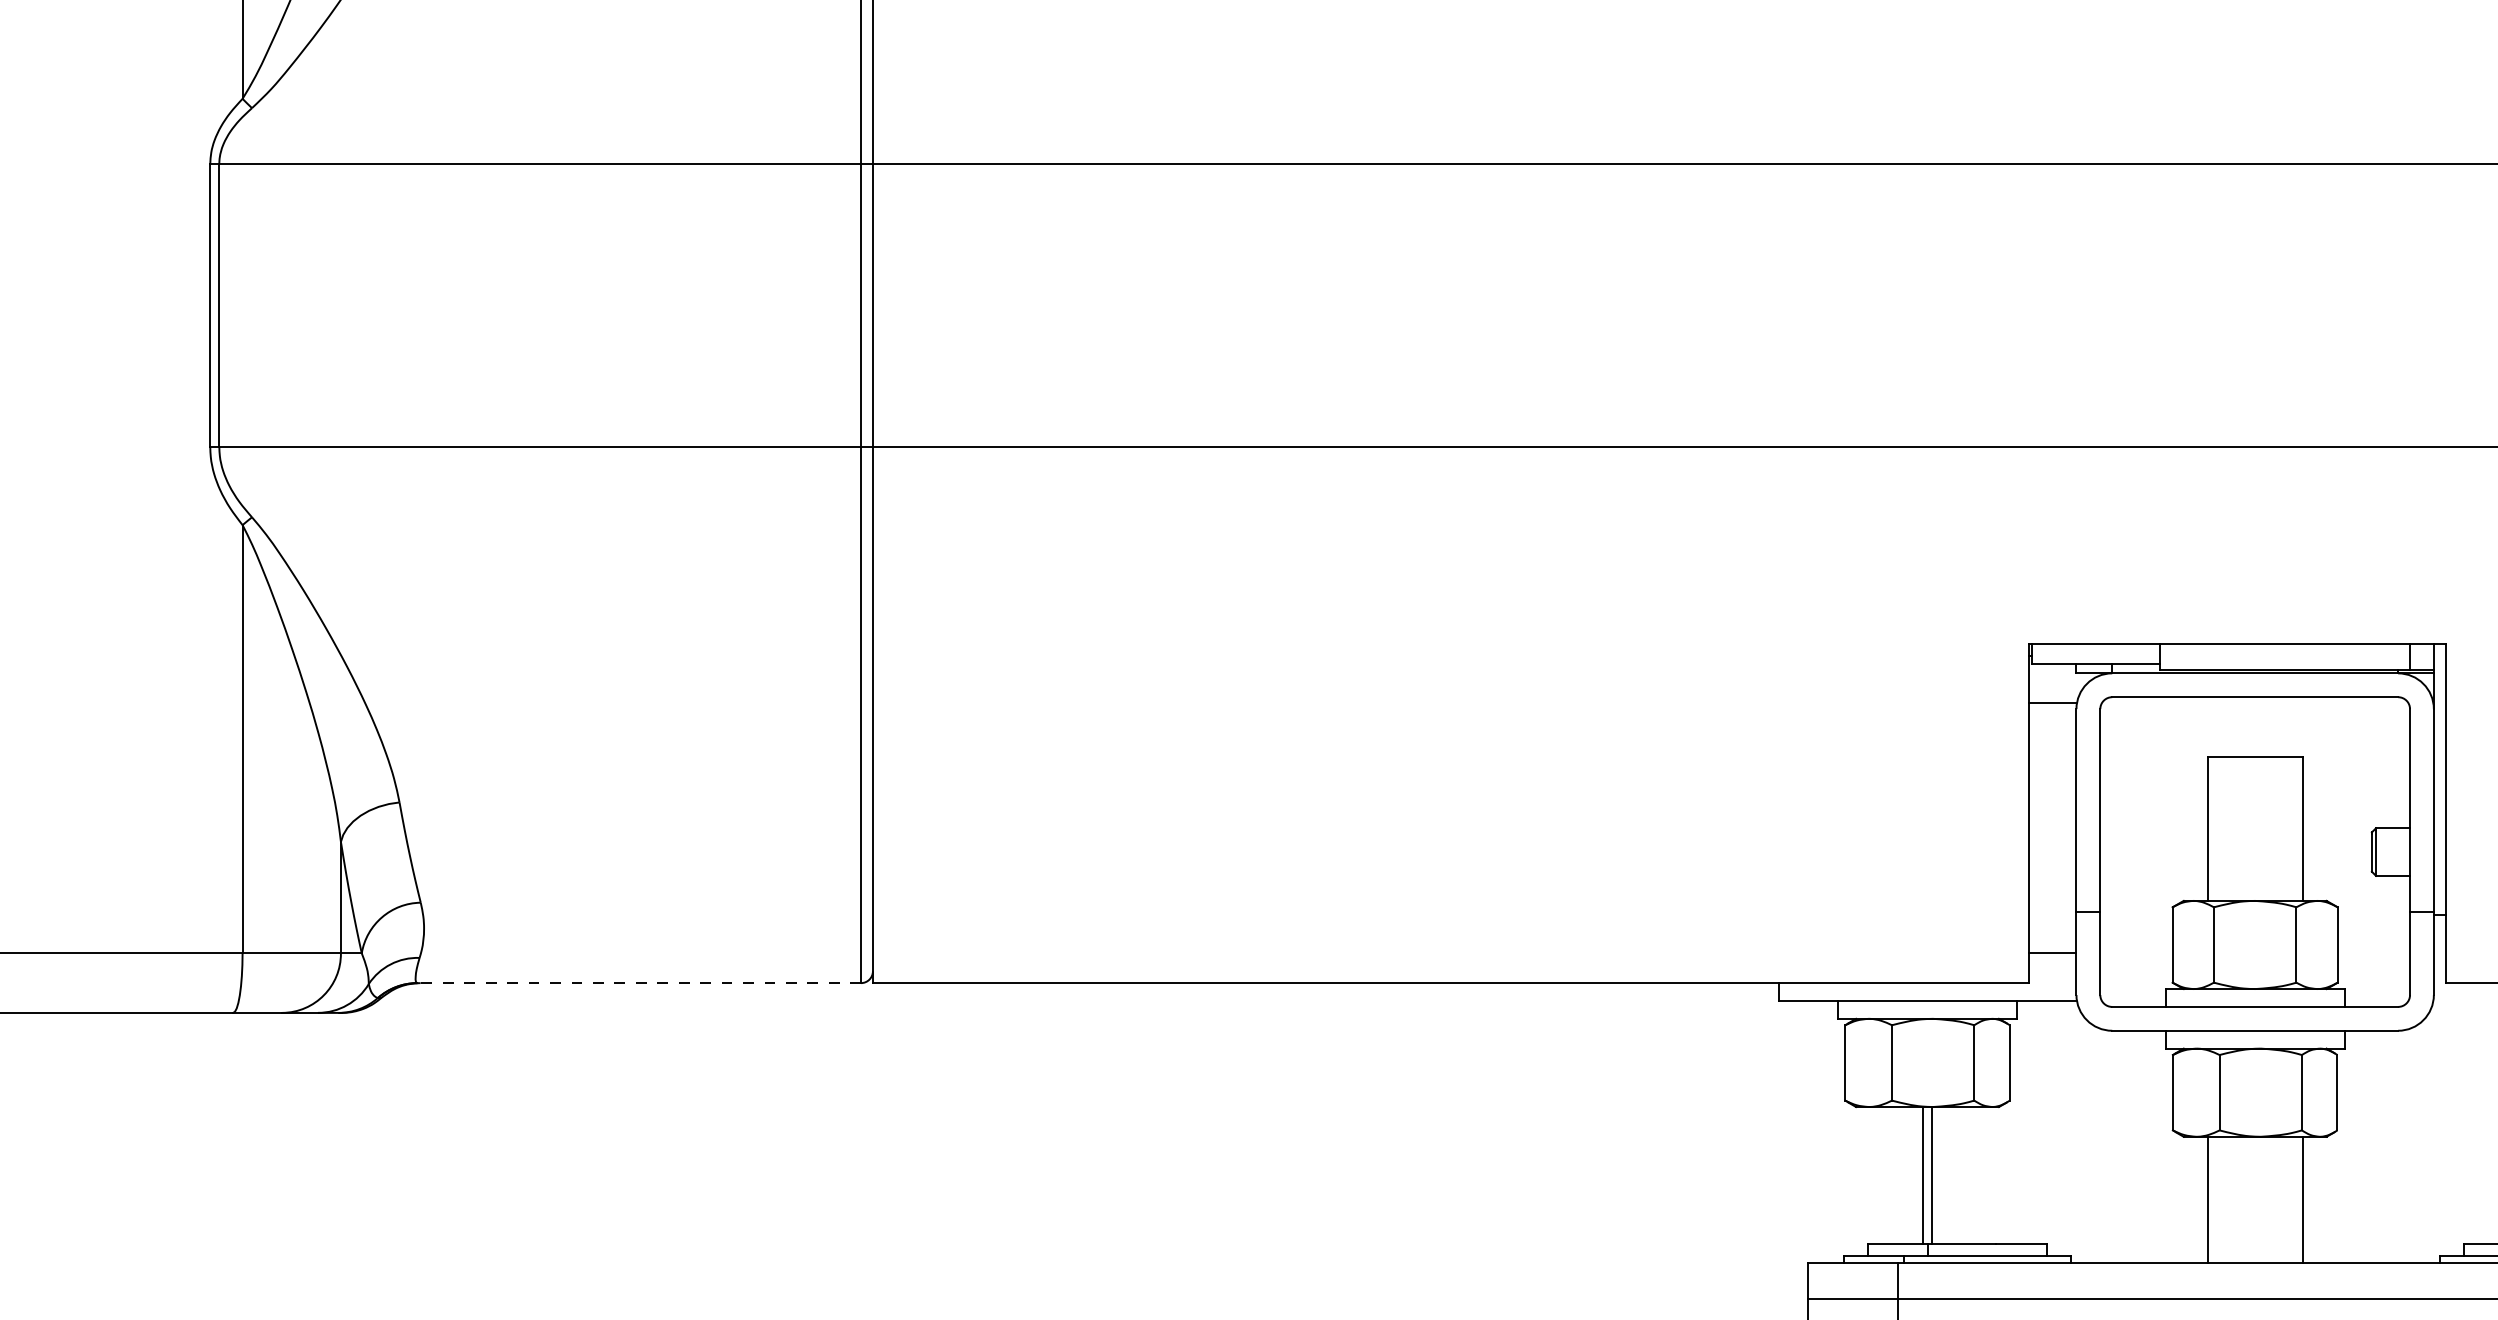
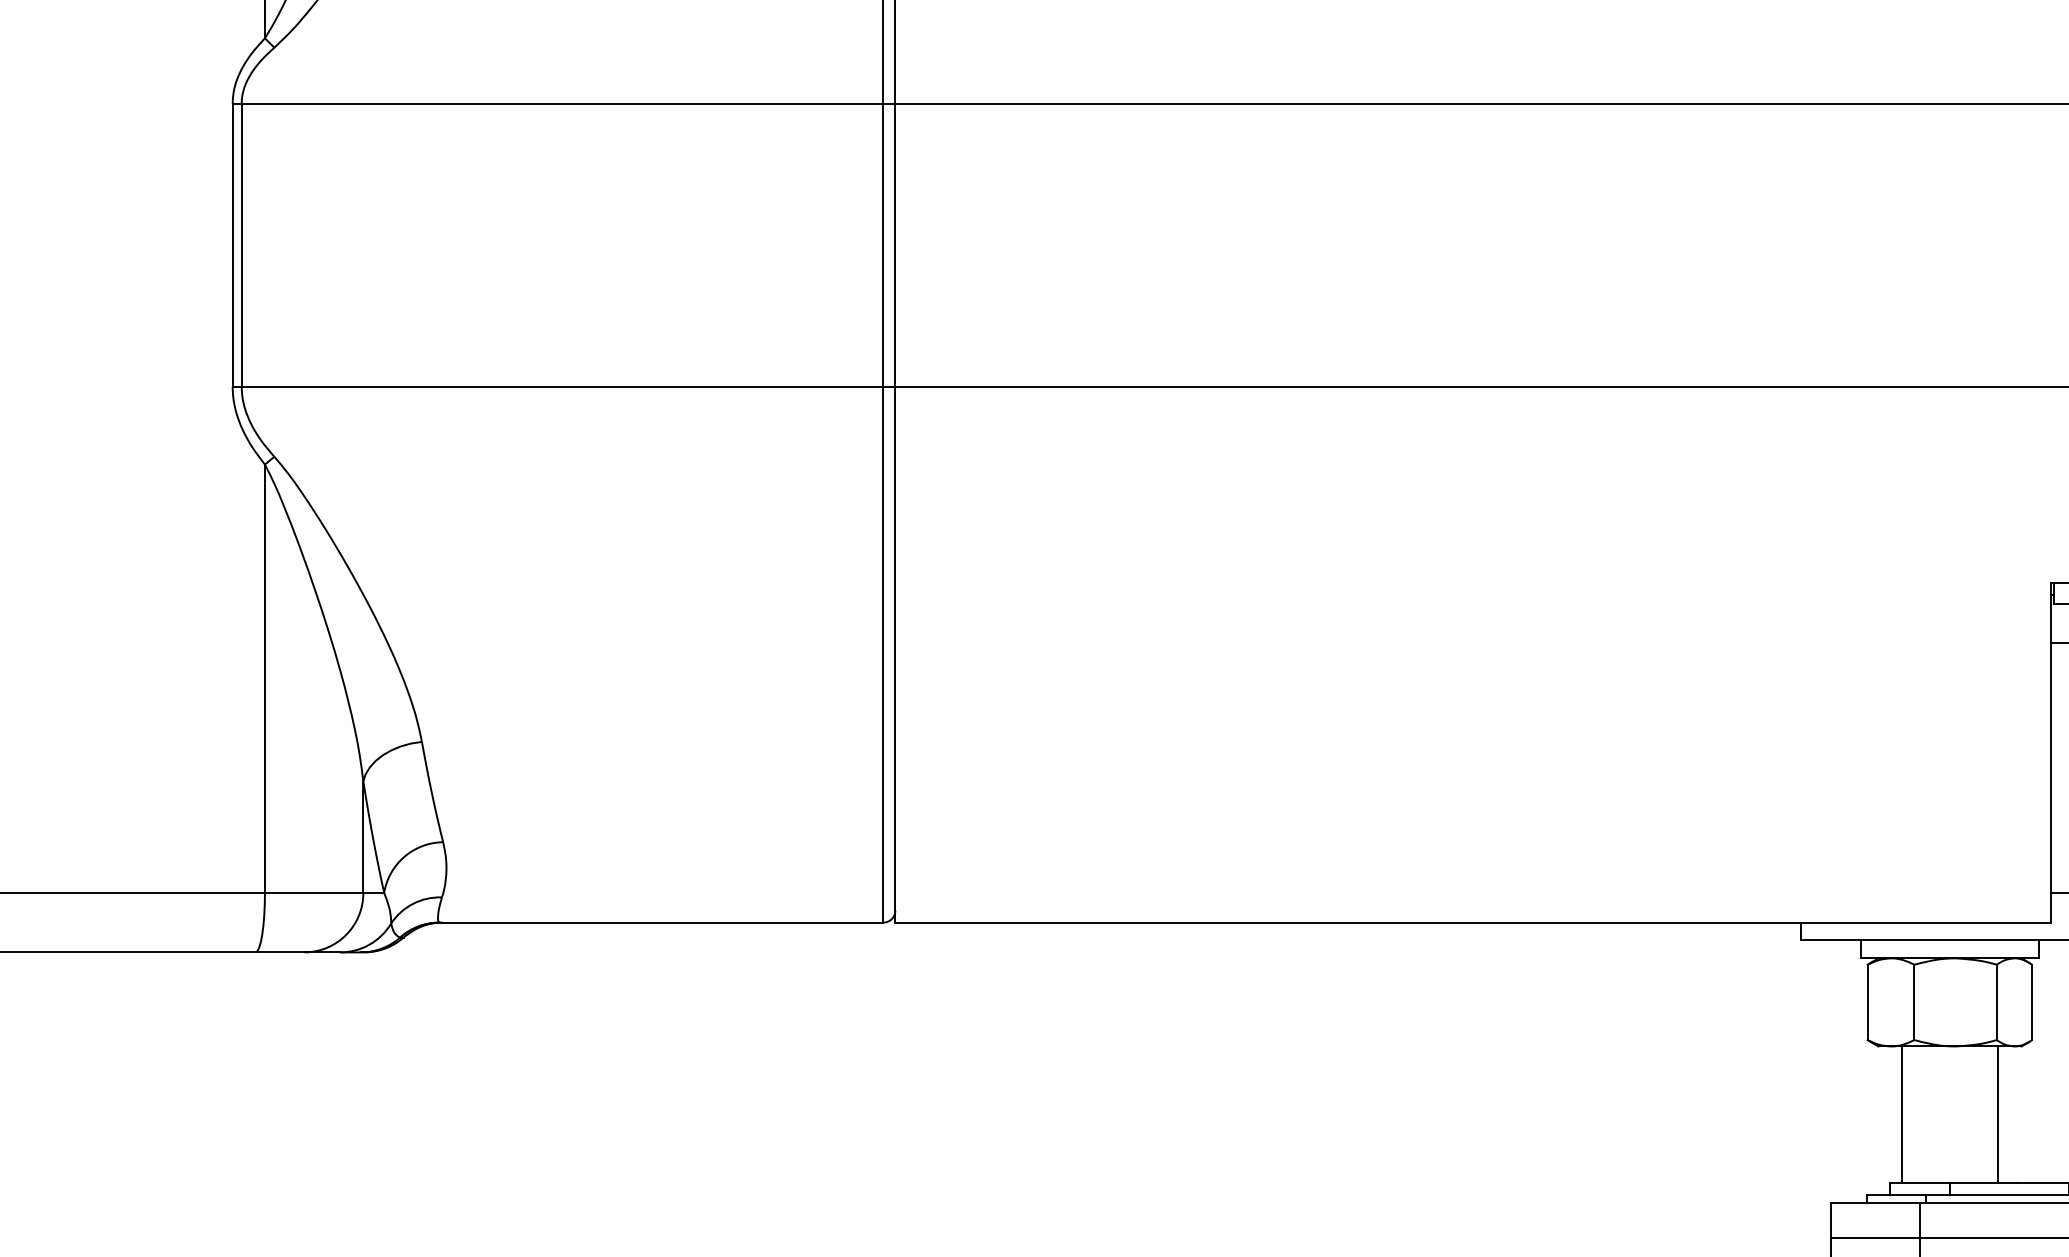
line: (639, 983) -> (661, 922), dashed -> solid
line: (1922, 1175) -> (1901, 1114), moved
line: (1932, 1175) -> (1997, 1114), moved

